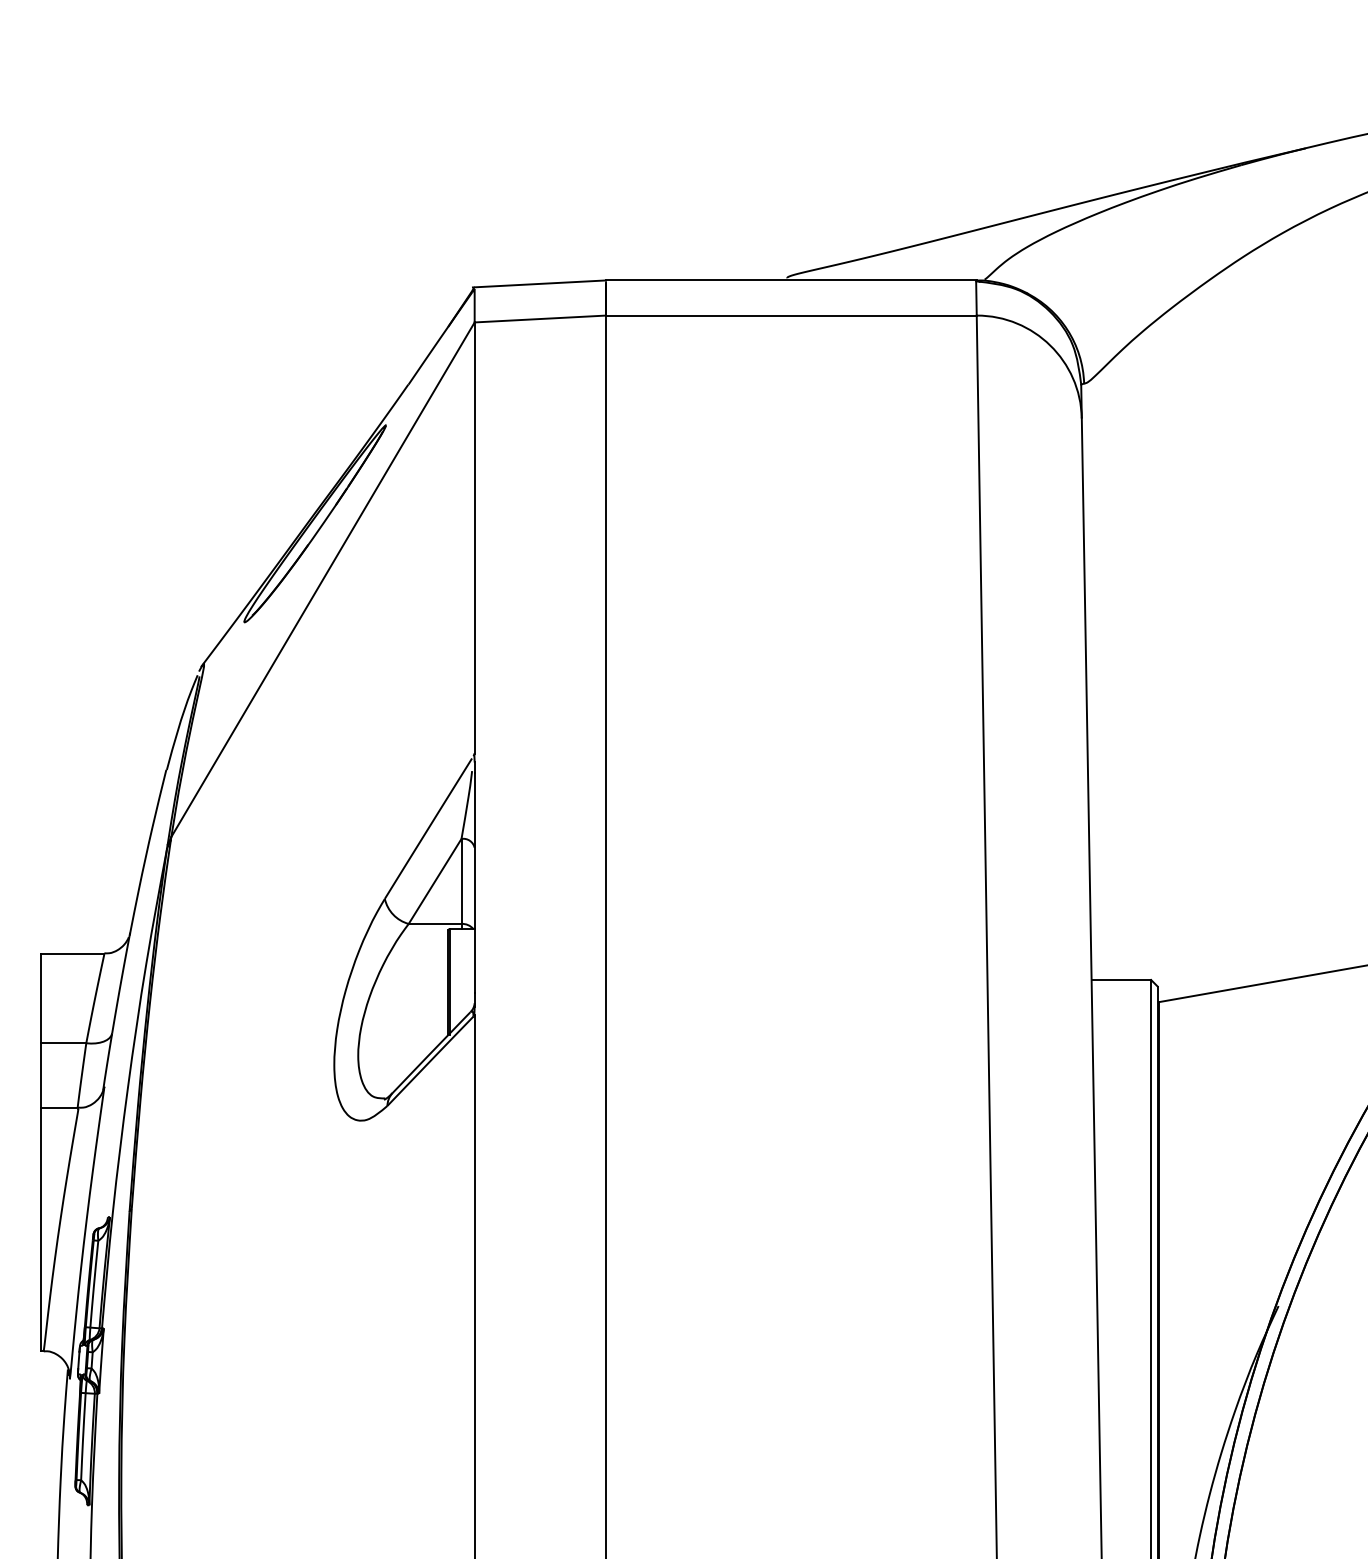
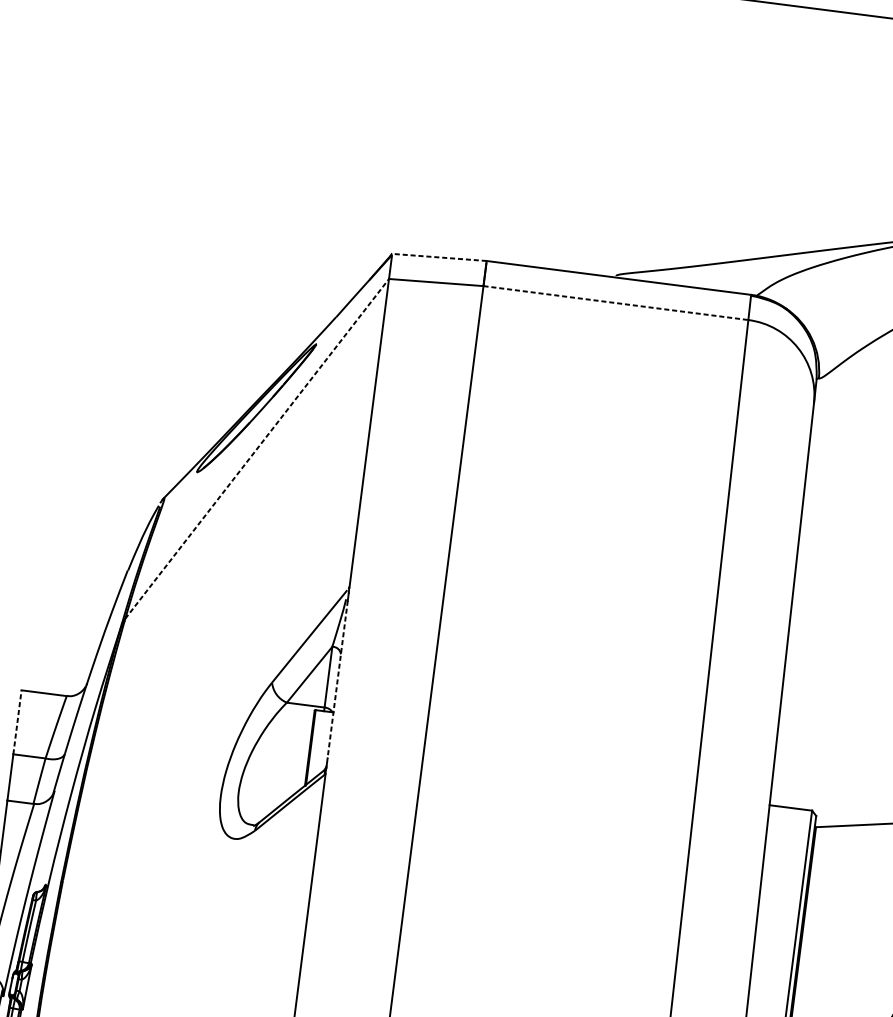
line: (539, 283) -> (438, 257), solid -> dashed
line: (791, 315) -> (616, 303), solid -> dashed
line: (322, 579) -> (256, 448), solid -> dashed
line: (474, 883) -> (337, 679), solid -> dashed
line: (41, 998) -> (17, 722), solid -> dashed

